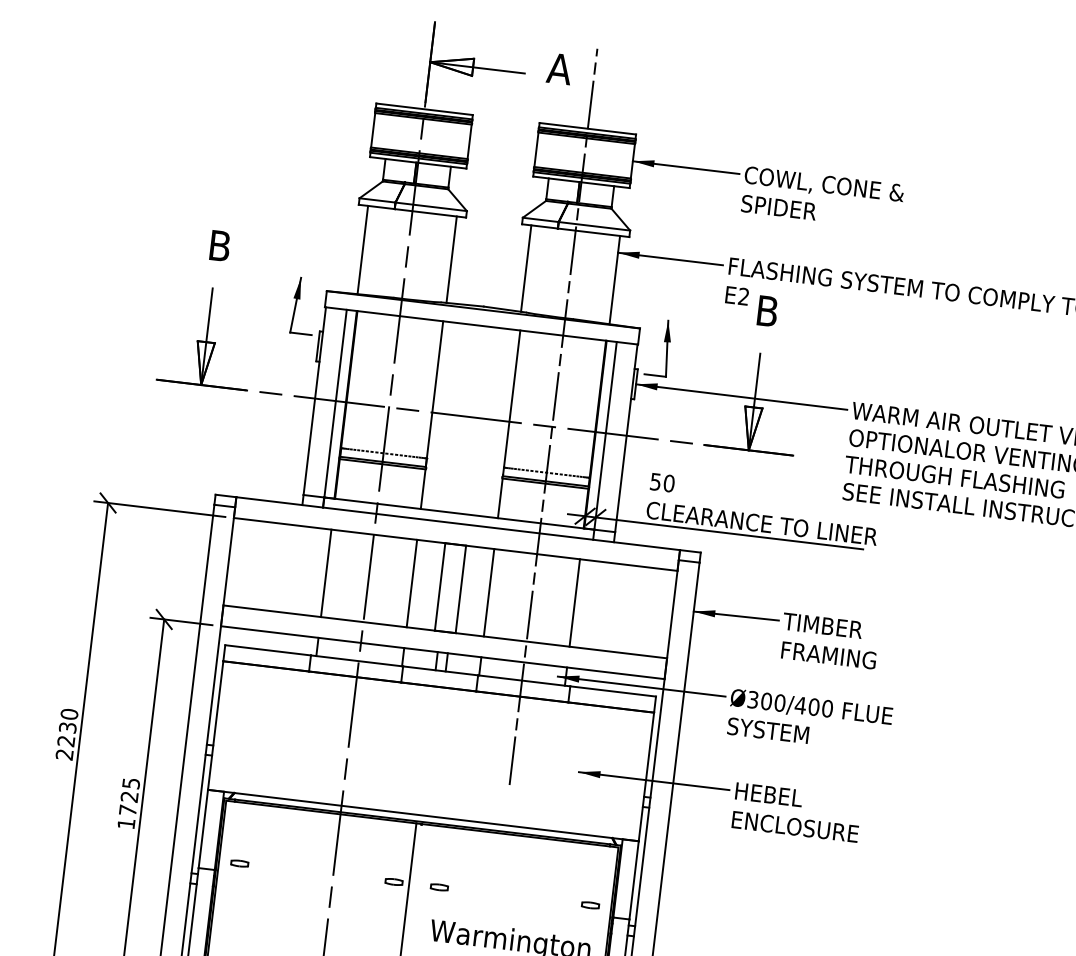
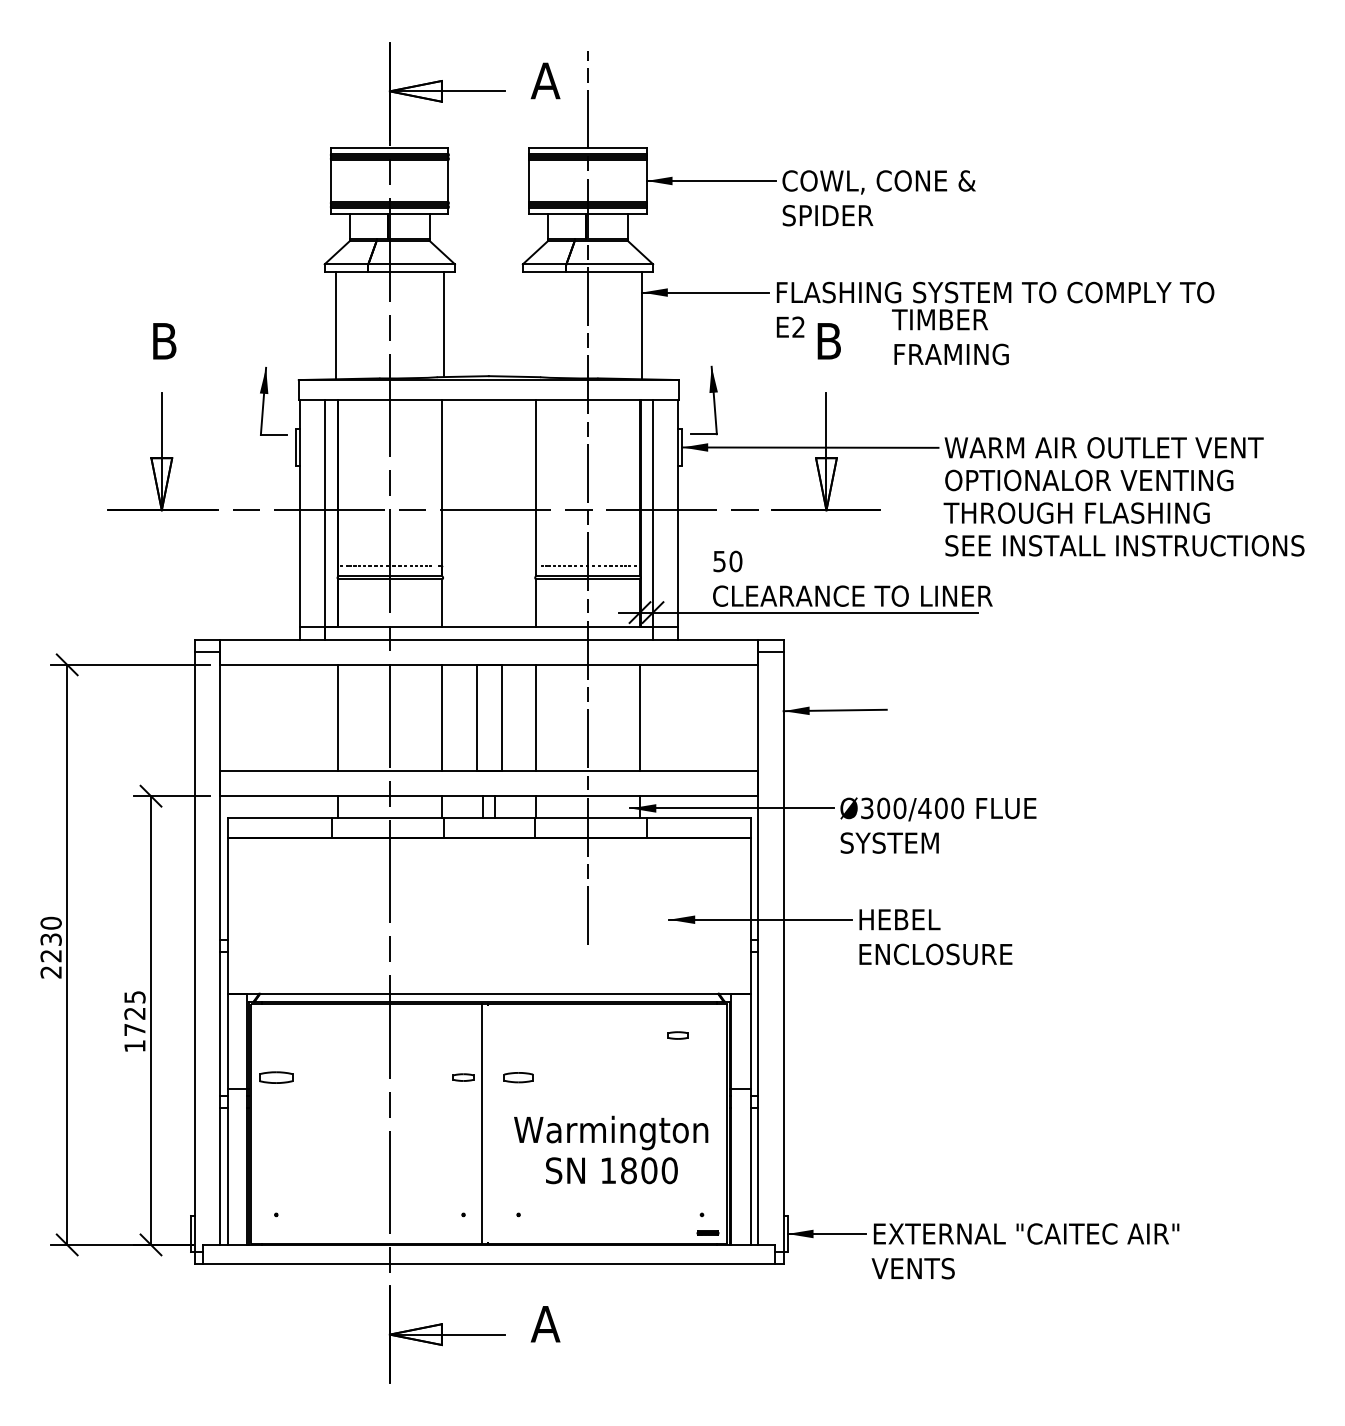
line: (526, 268) -> (534, 324), removed
text: (829, 641) -> (950, 337), moved
part: (239, 863) -> (276, 1077), size x1.6
part: (439, 887) -> (518, 1077), size x1.4
part: (590, 905) -> (677, 1035), moved

